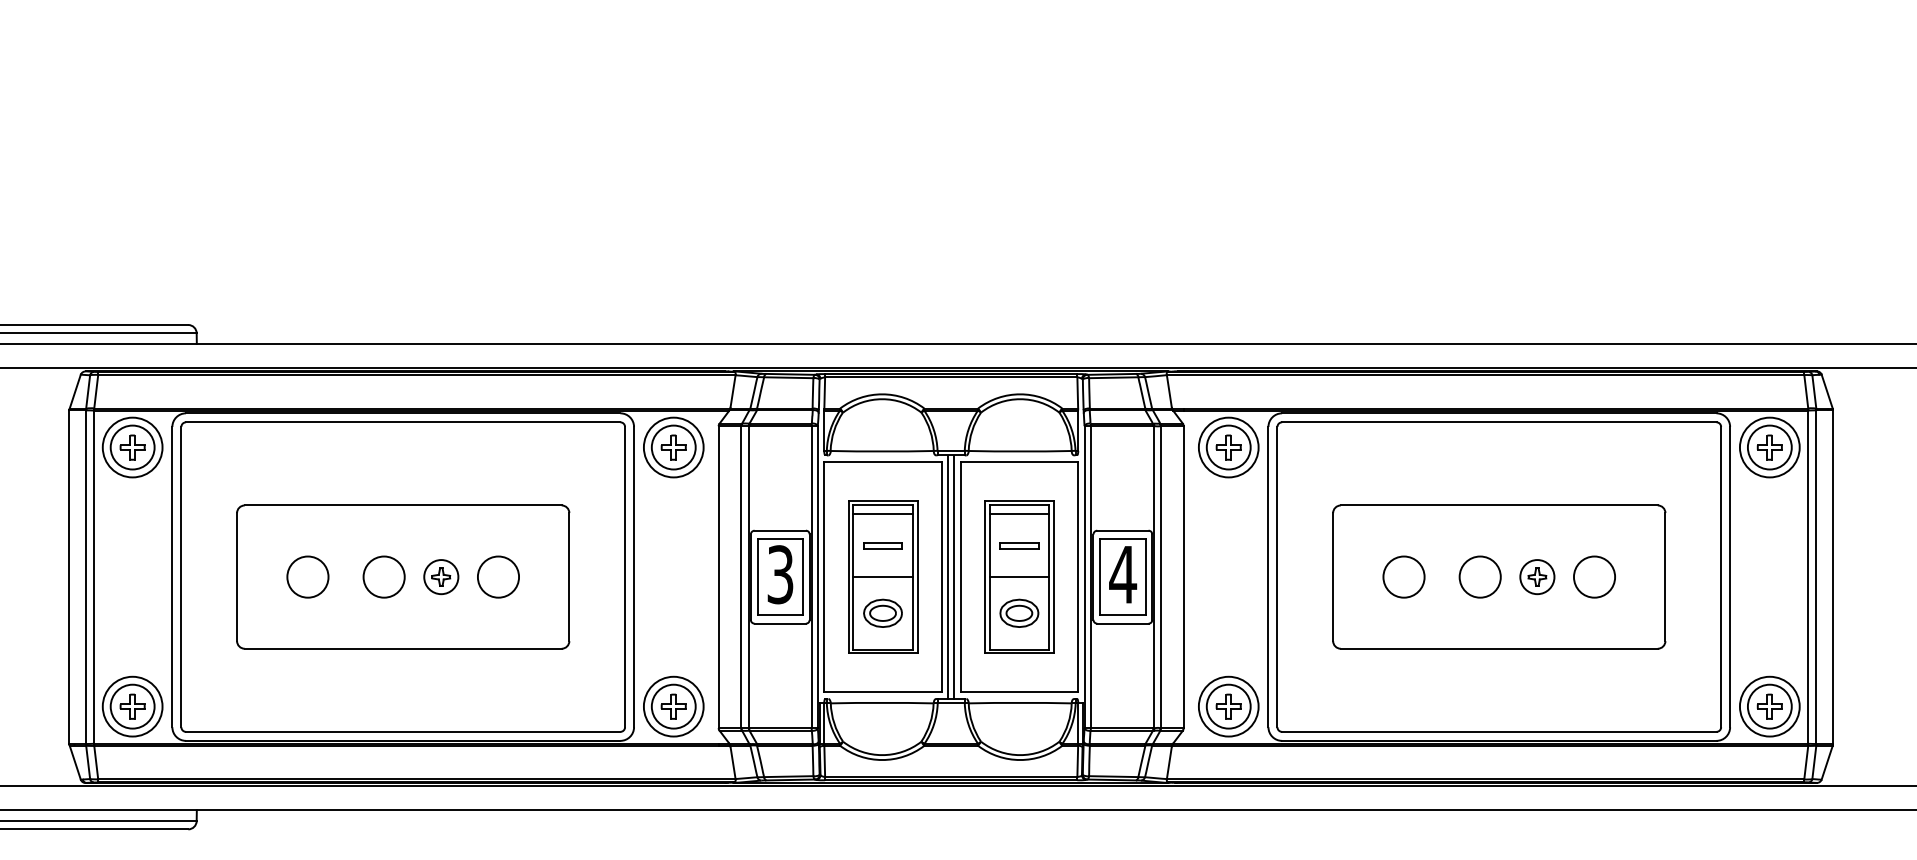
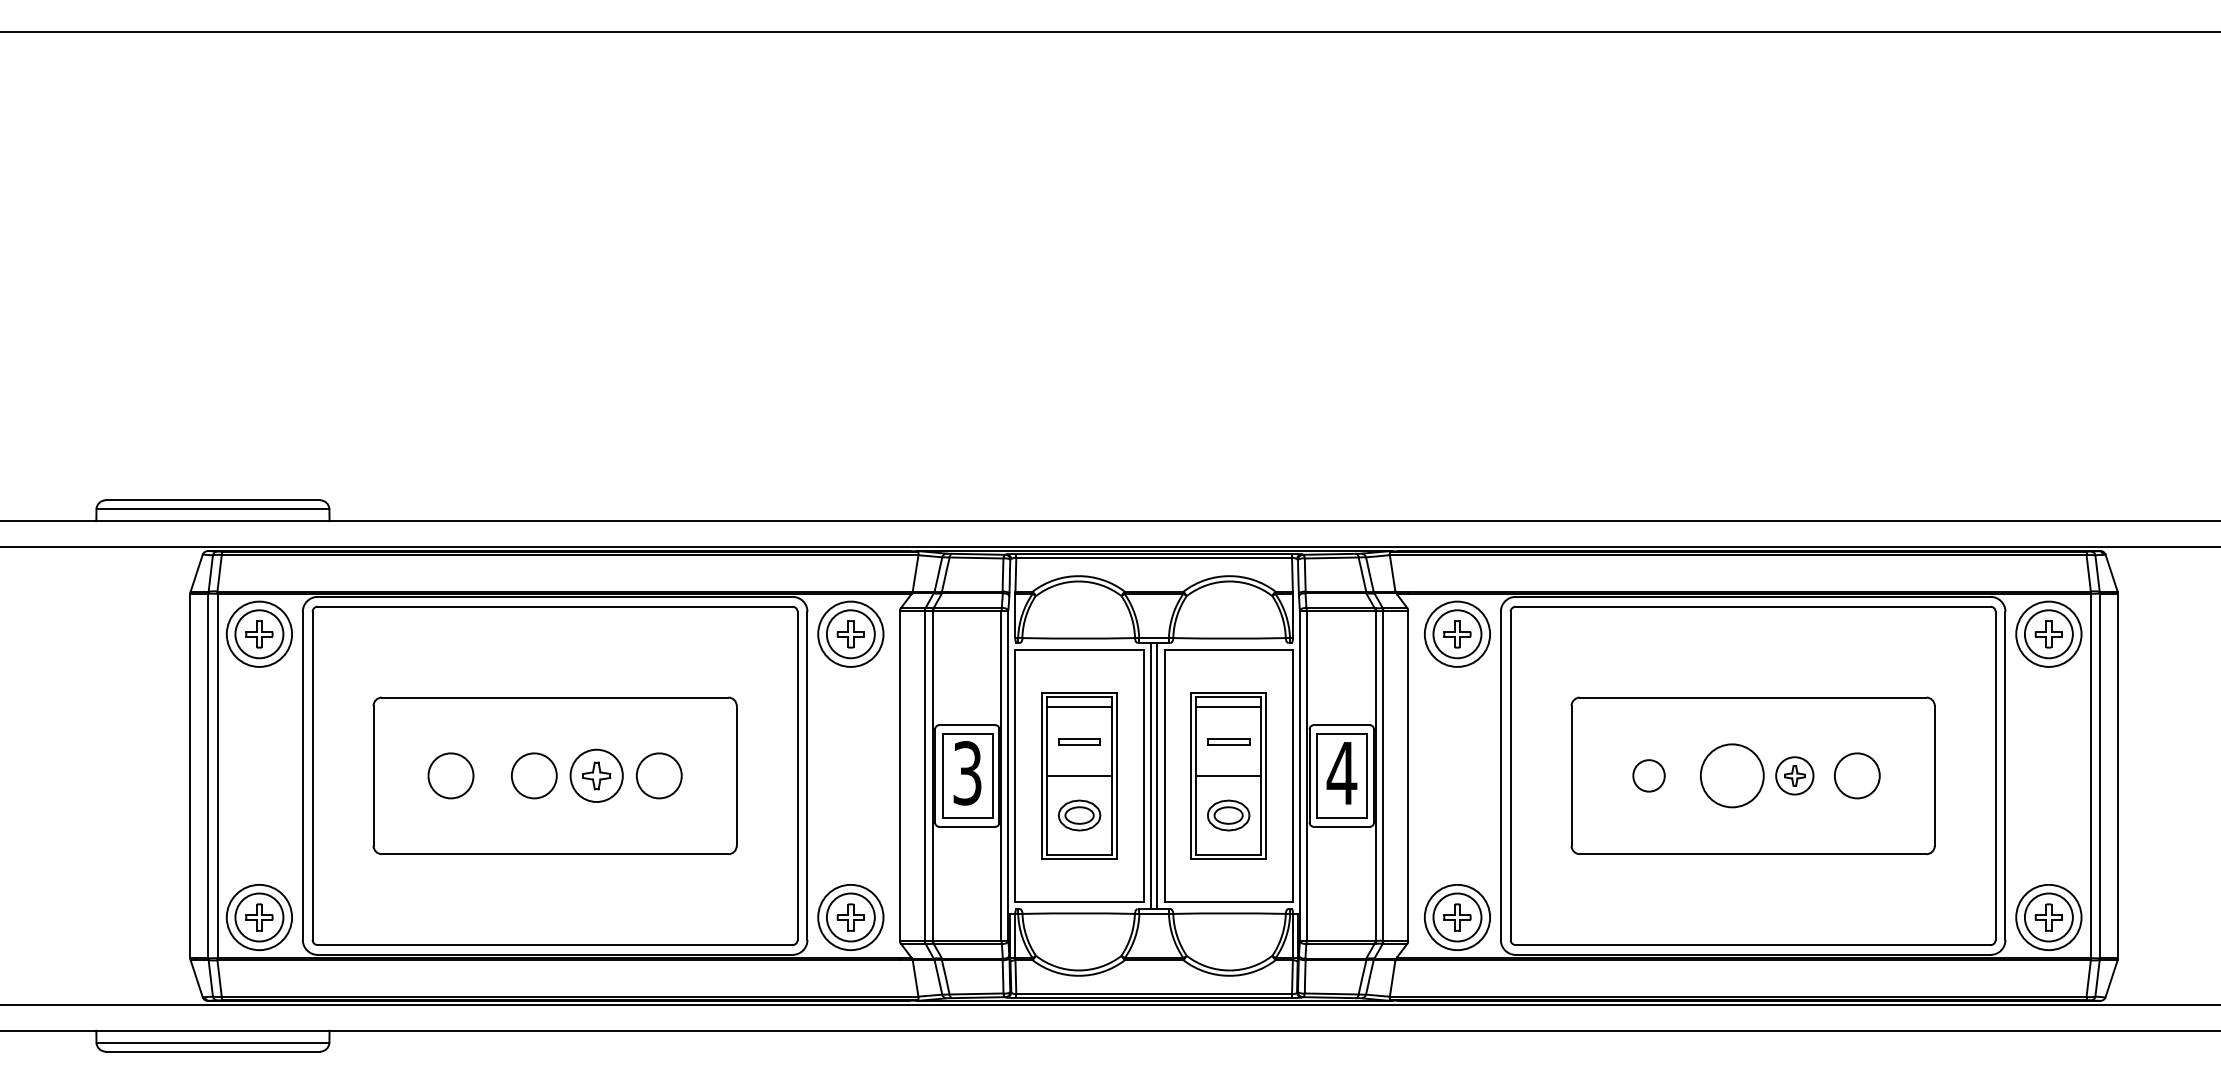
part: (441, 576) -> (596, 775), size x1.4
circle: (1403, 576) -> (1648, 775), size x0.7
circle: (1480, 576) -> (1732, 775), size x1.4

